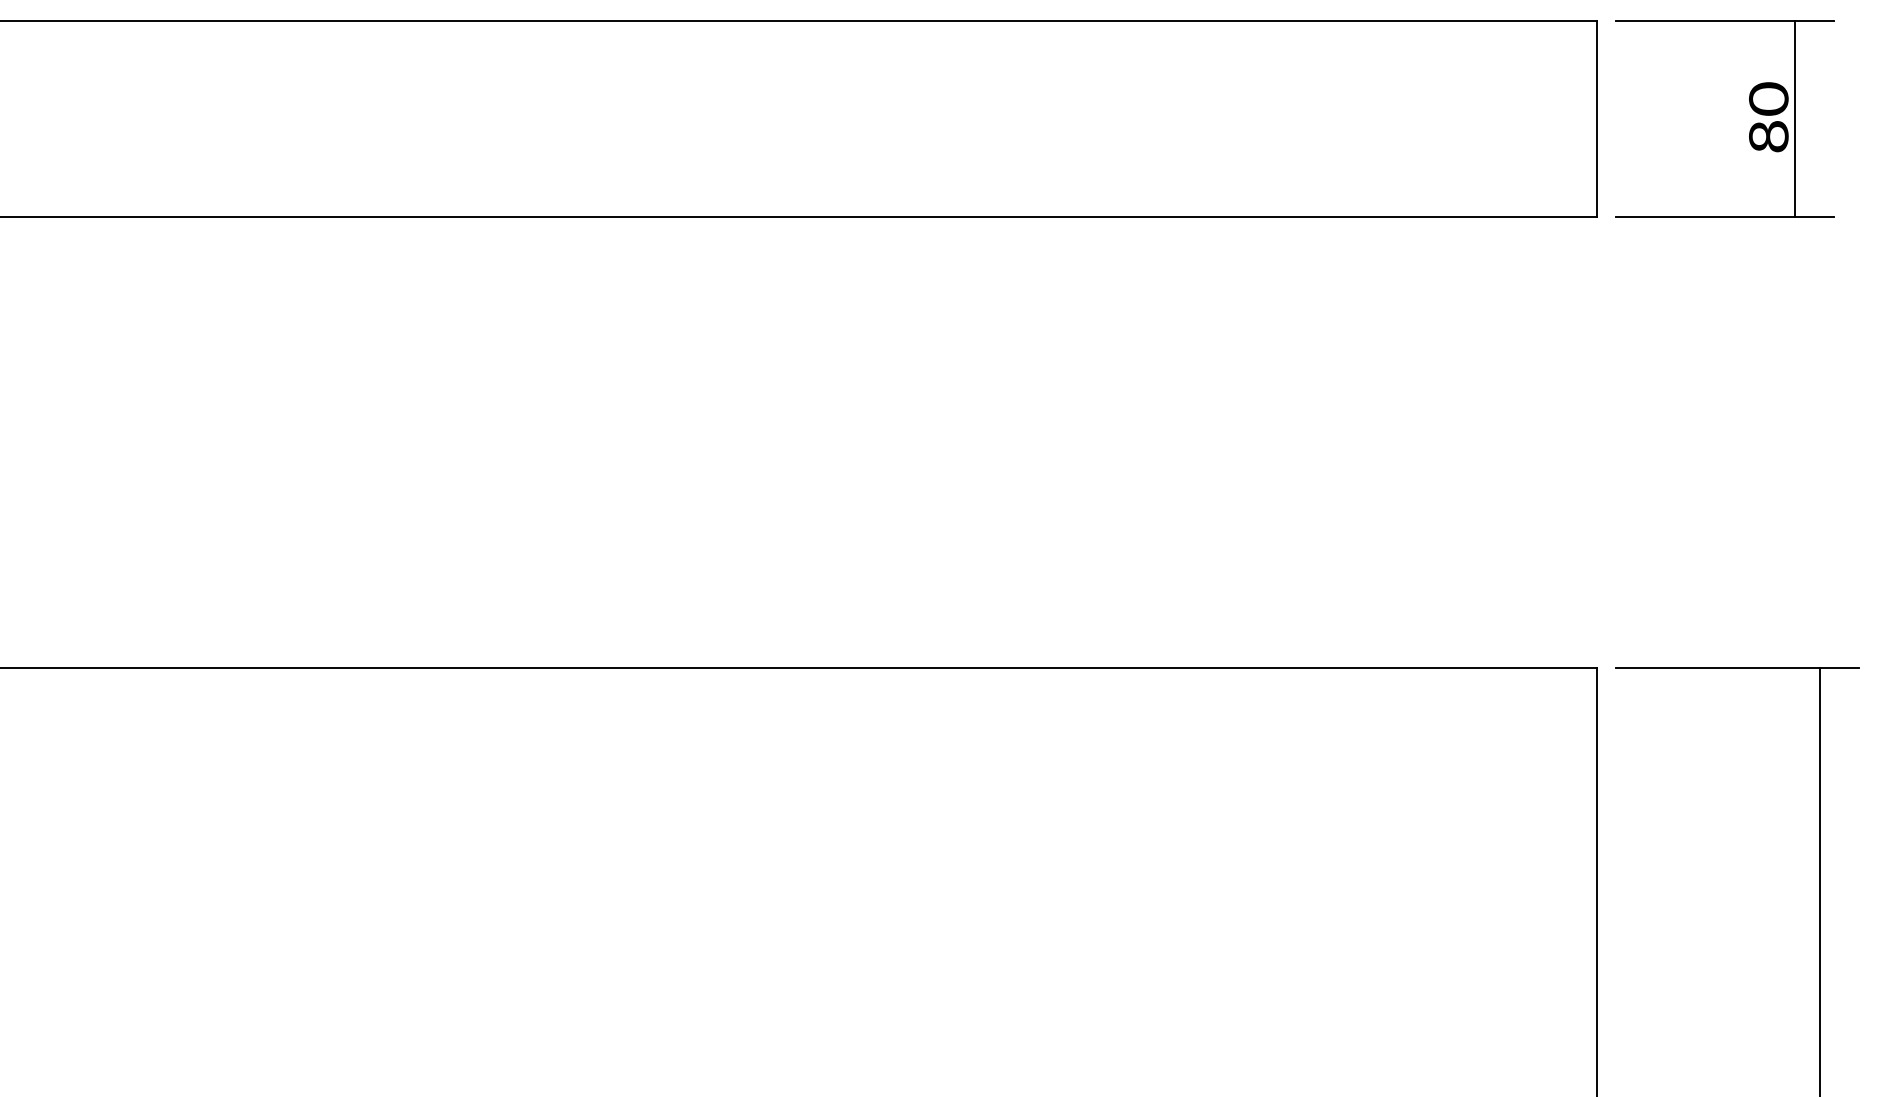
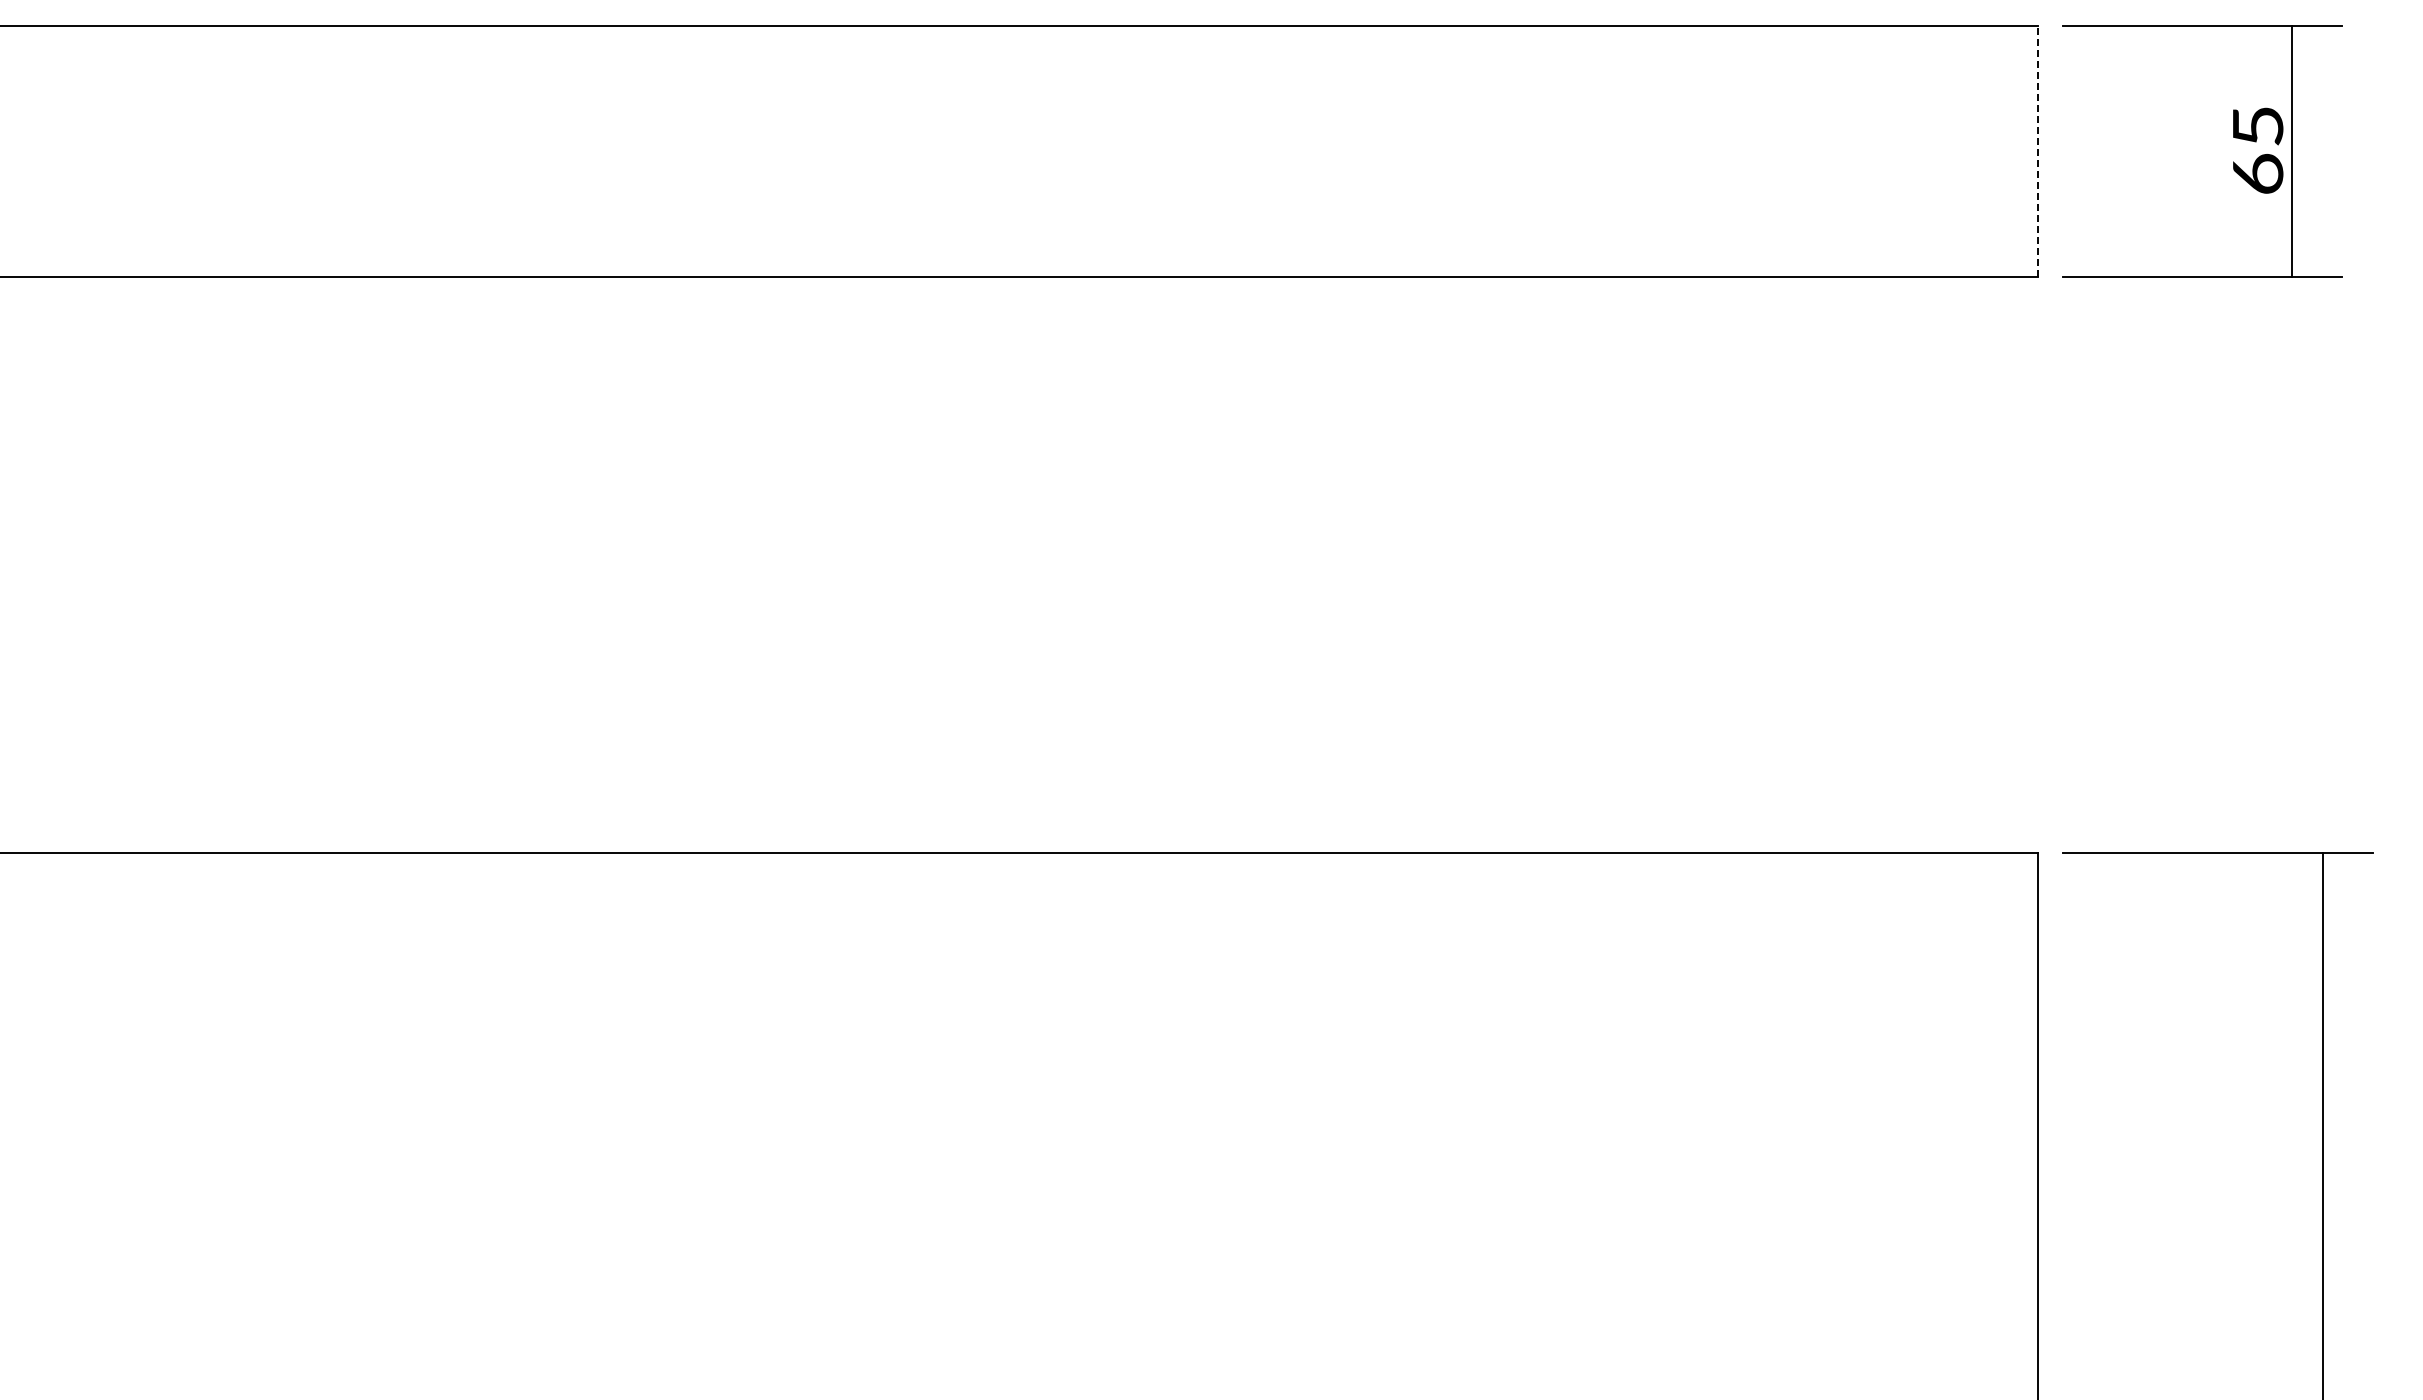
text: (1768, 117) -> (2257, 149), 80 -> 65
line: (1596, 118) -> (2038, 151), solid -> dashed

